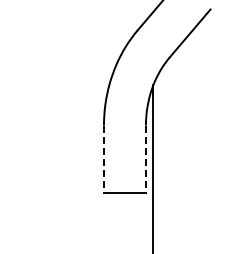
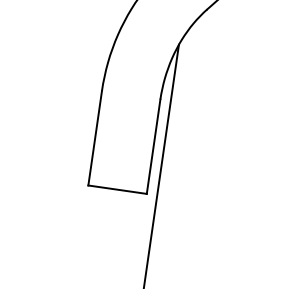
line: (103, 159) -> (94, 138), dashed -> solid
line: (145, 159) -> (152, 146), dashed -> solid

